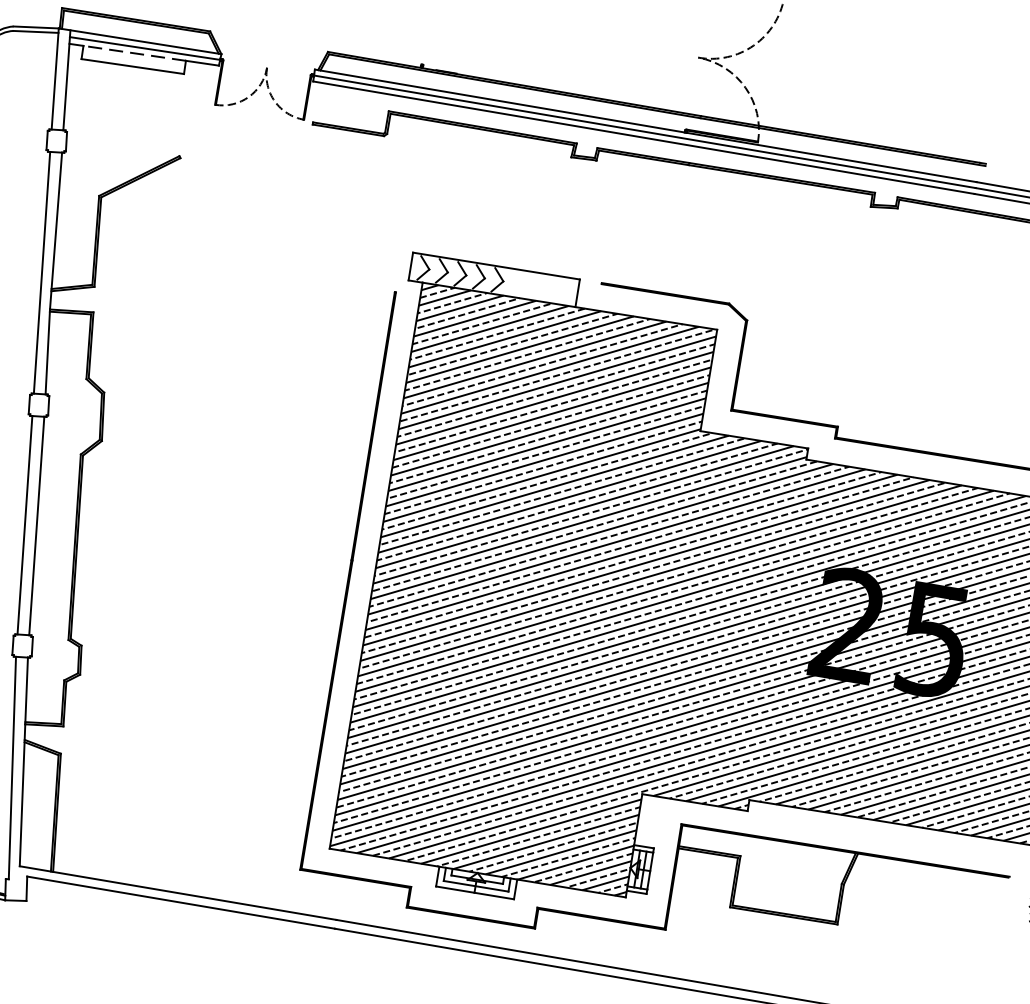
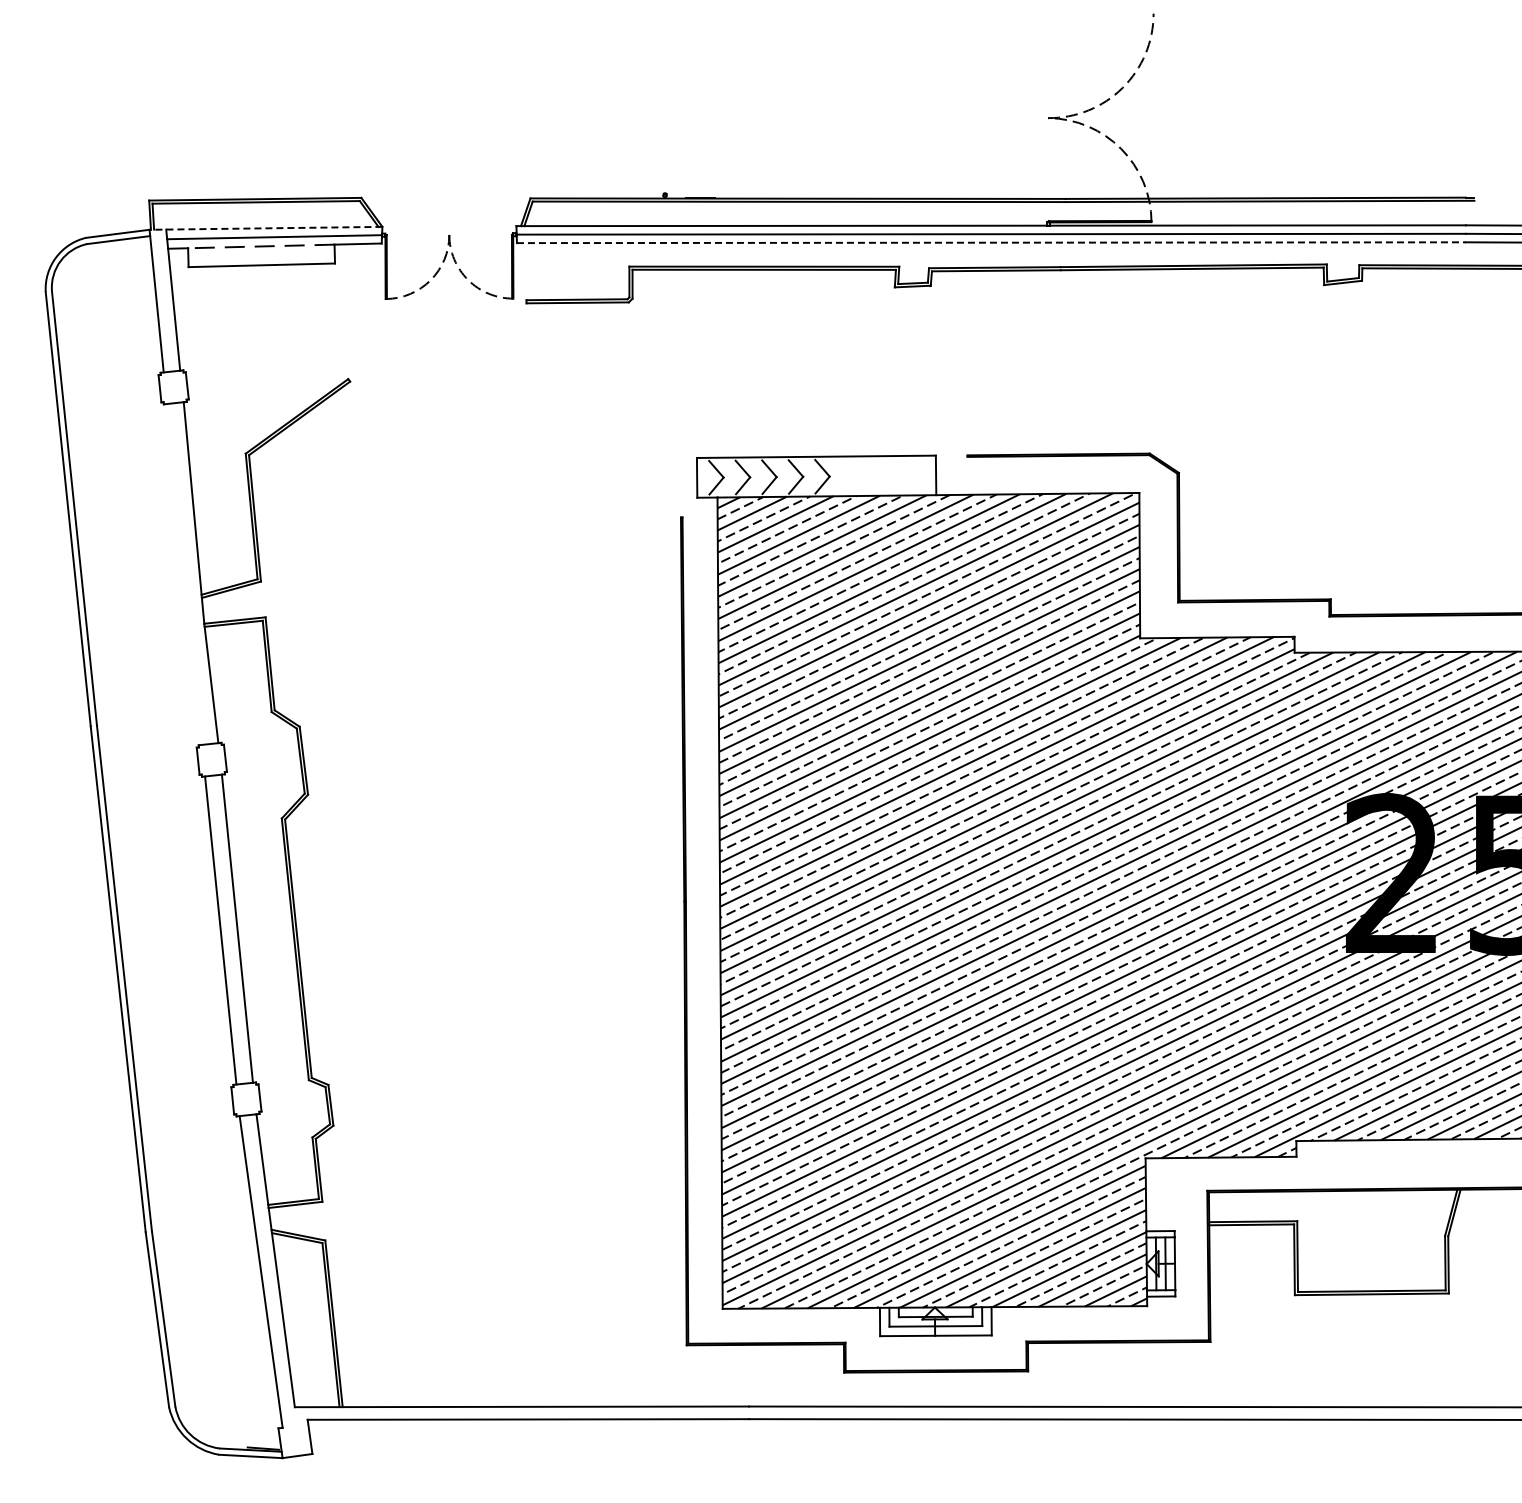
line: (139, 41) -> (265, 228), solid -> dashed
line: (644, 137) -> (991, 242), solid -> dashed
line: (41, 272) -> (183, 574), removed

